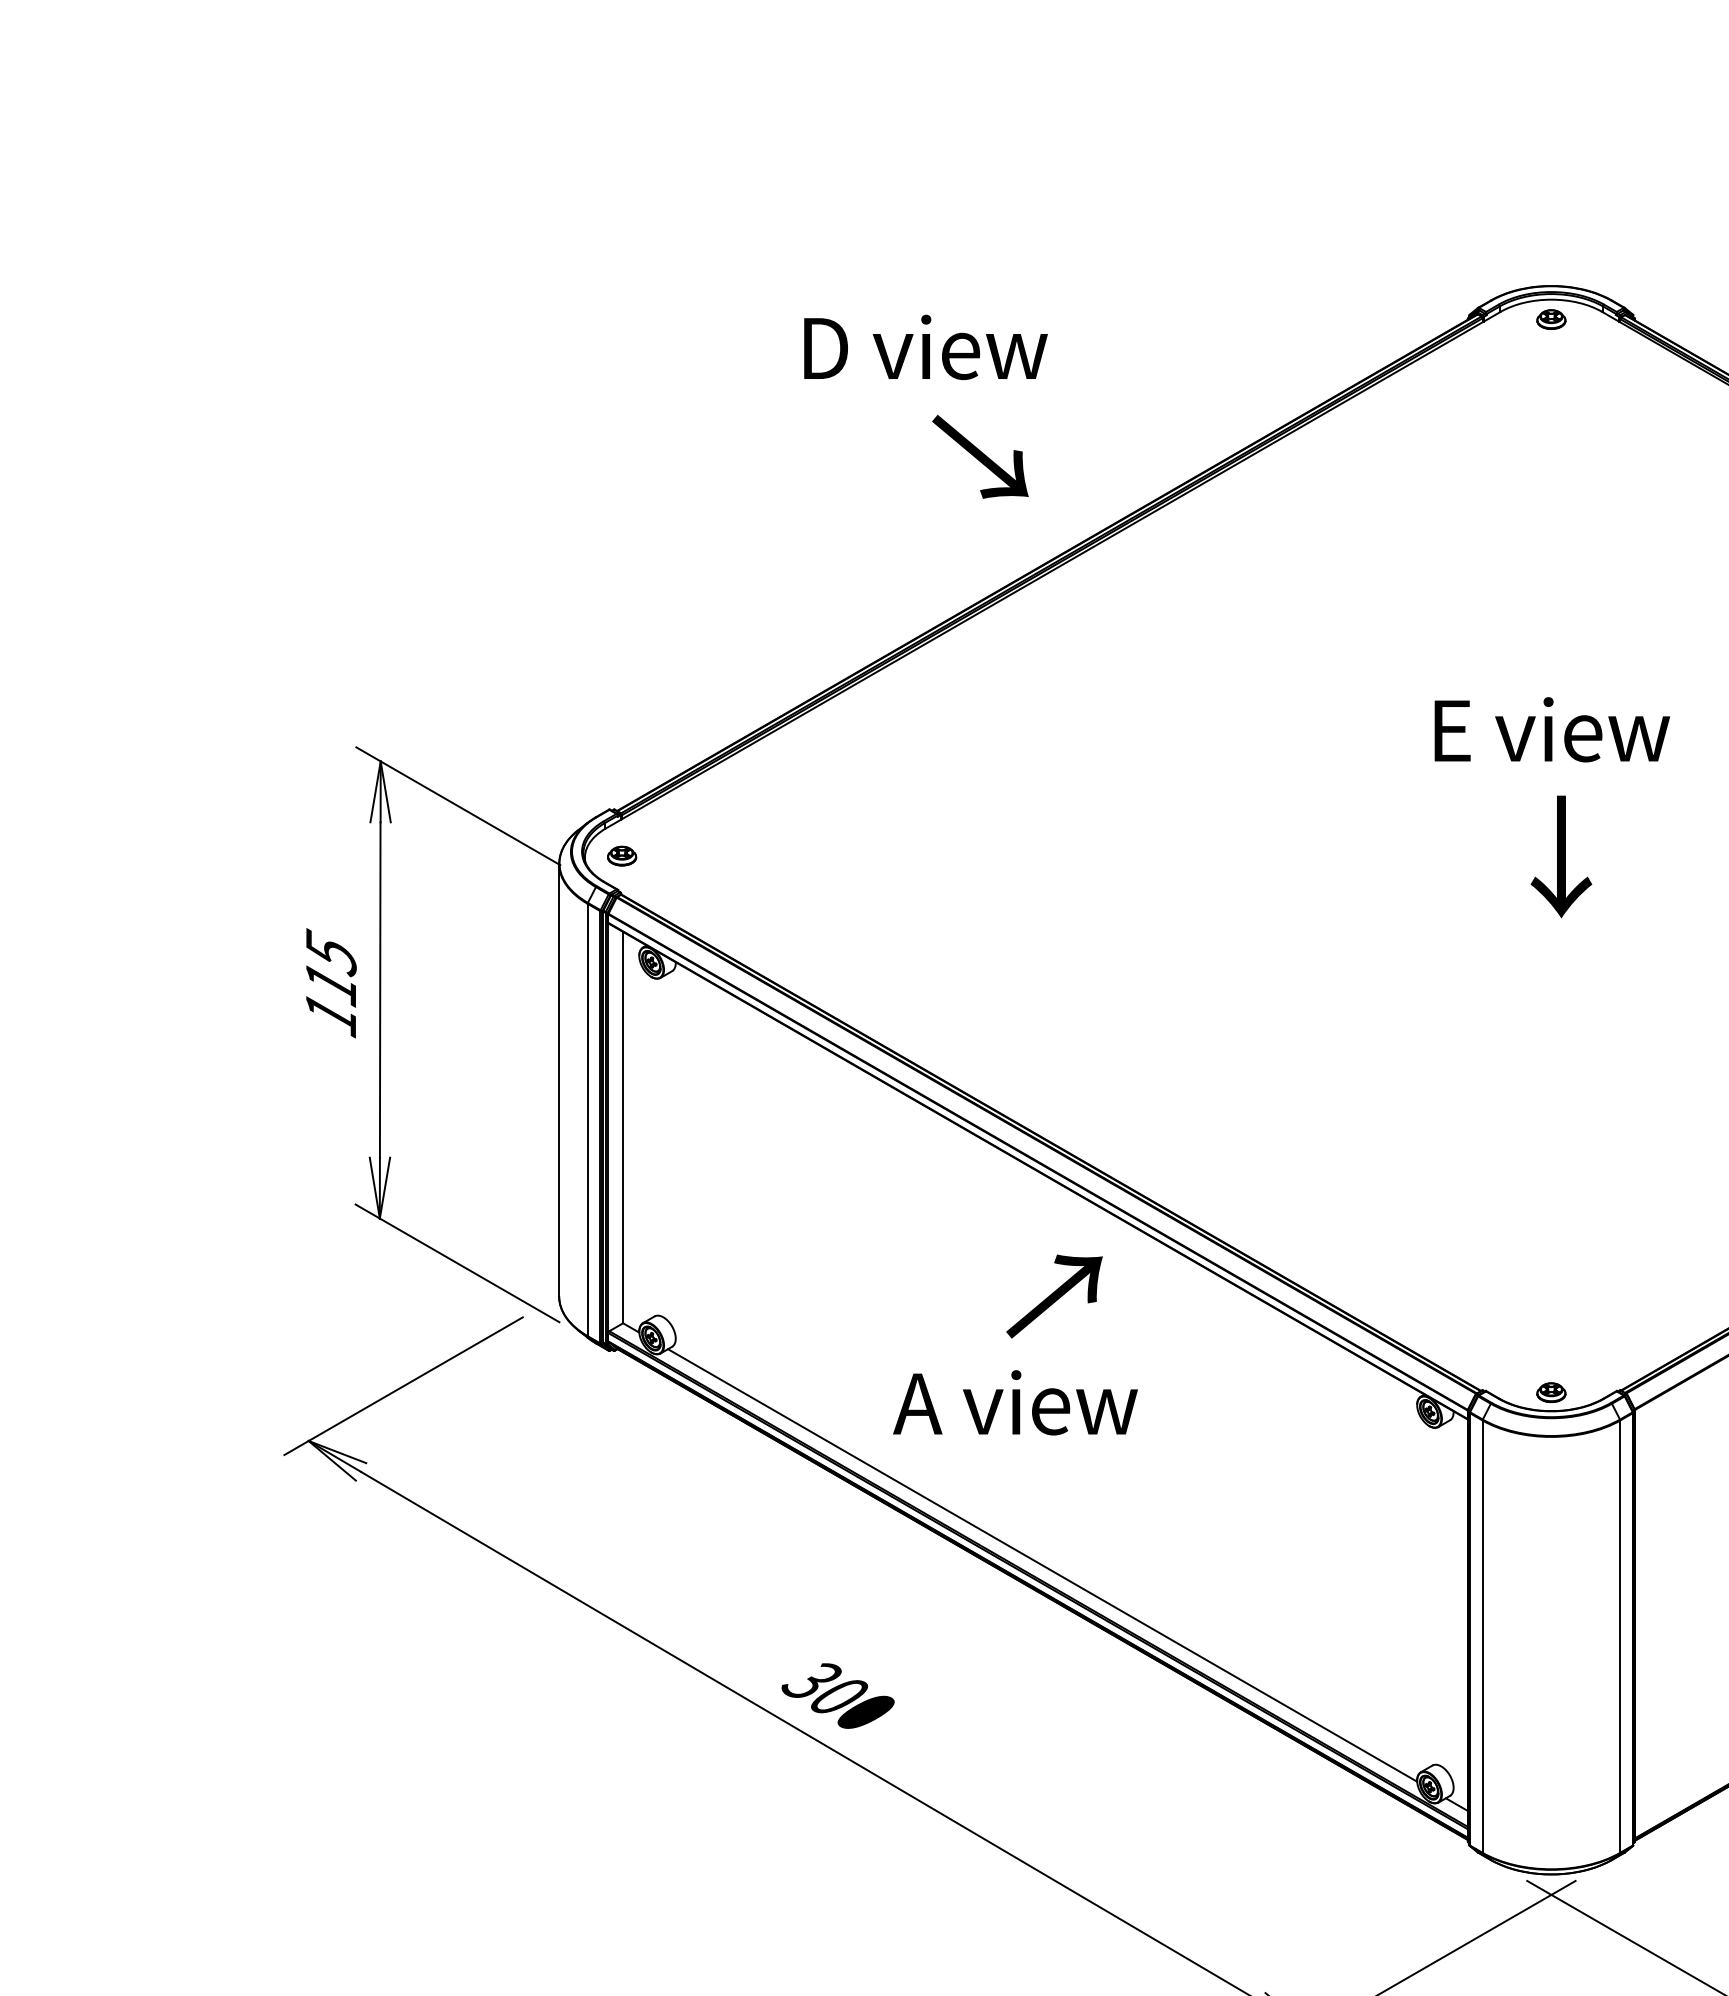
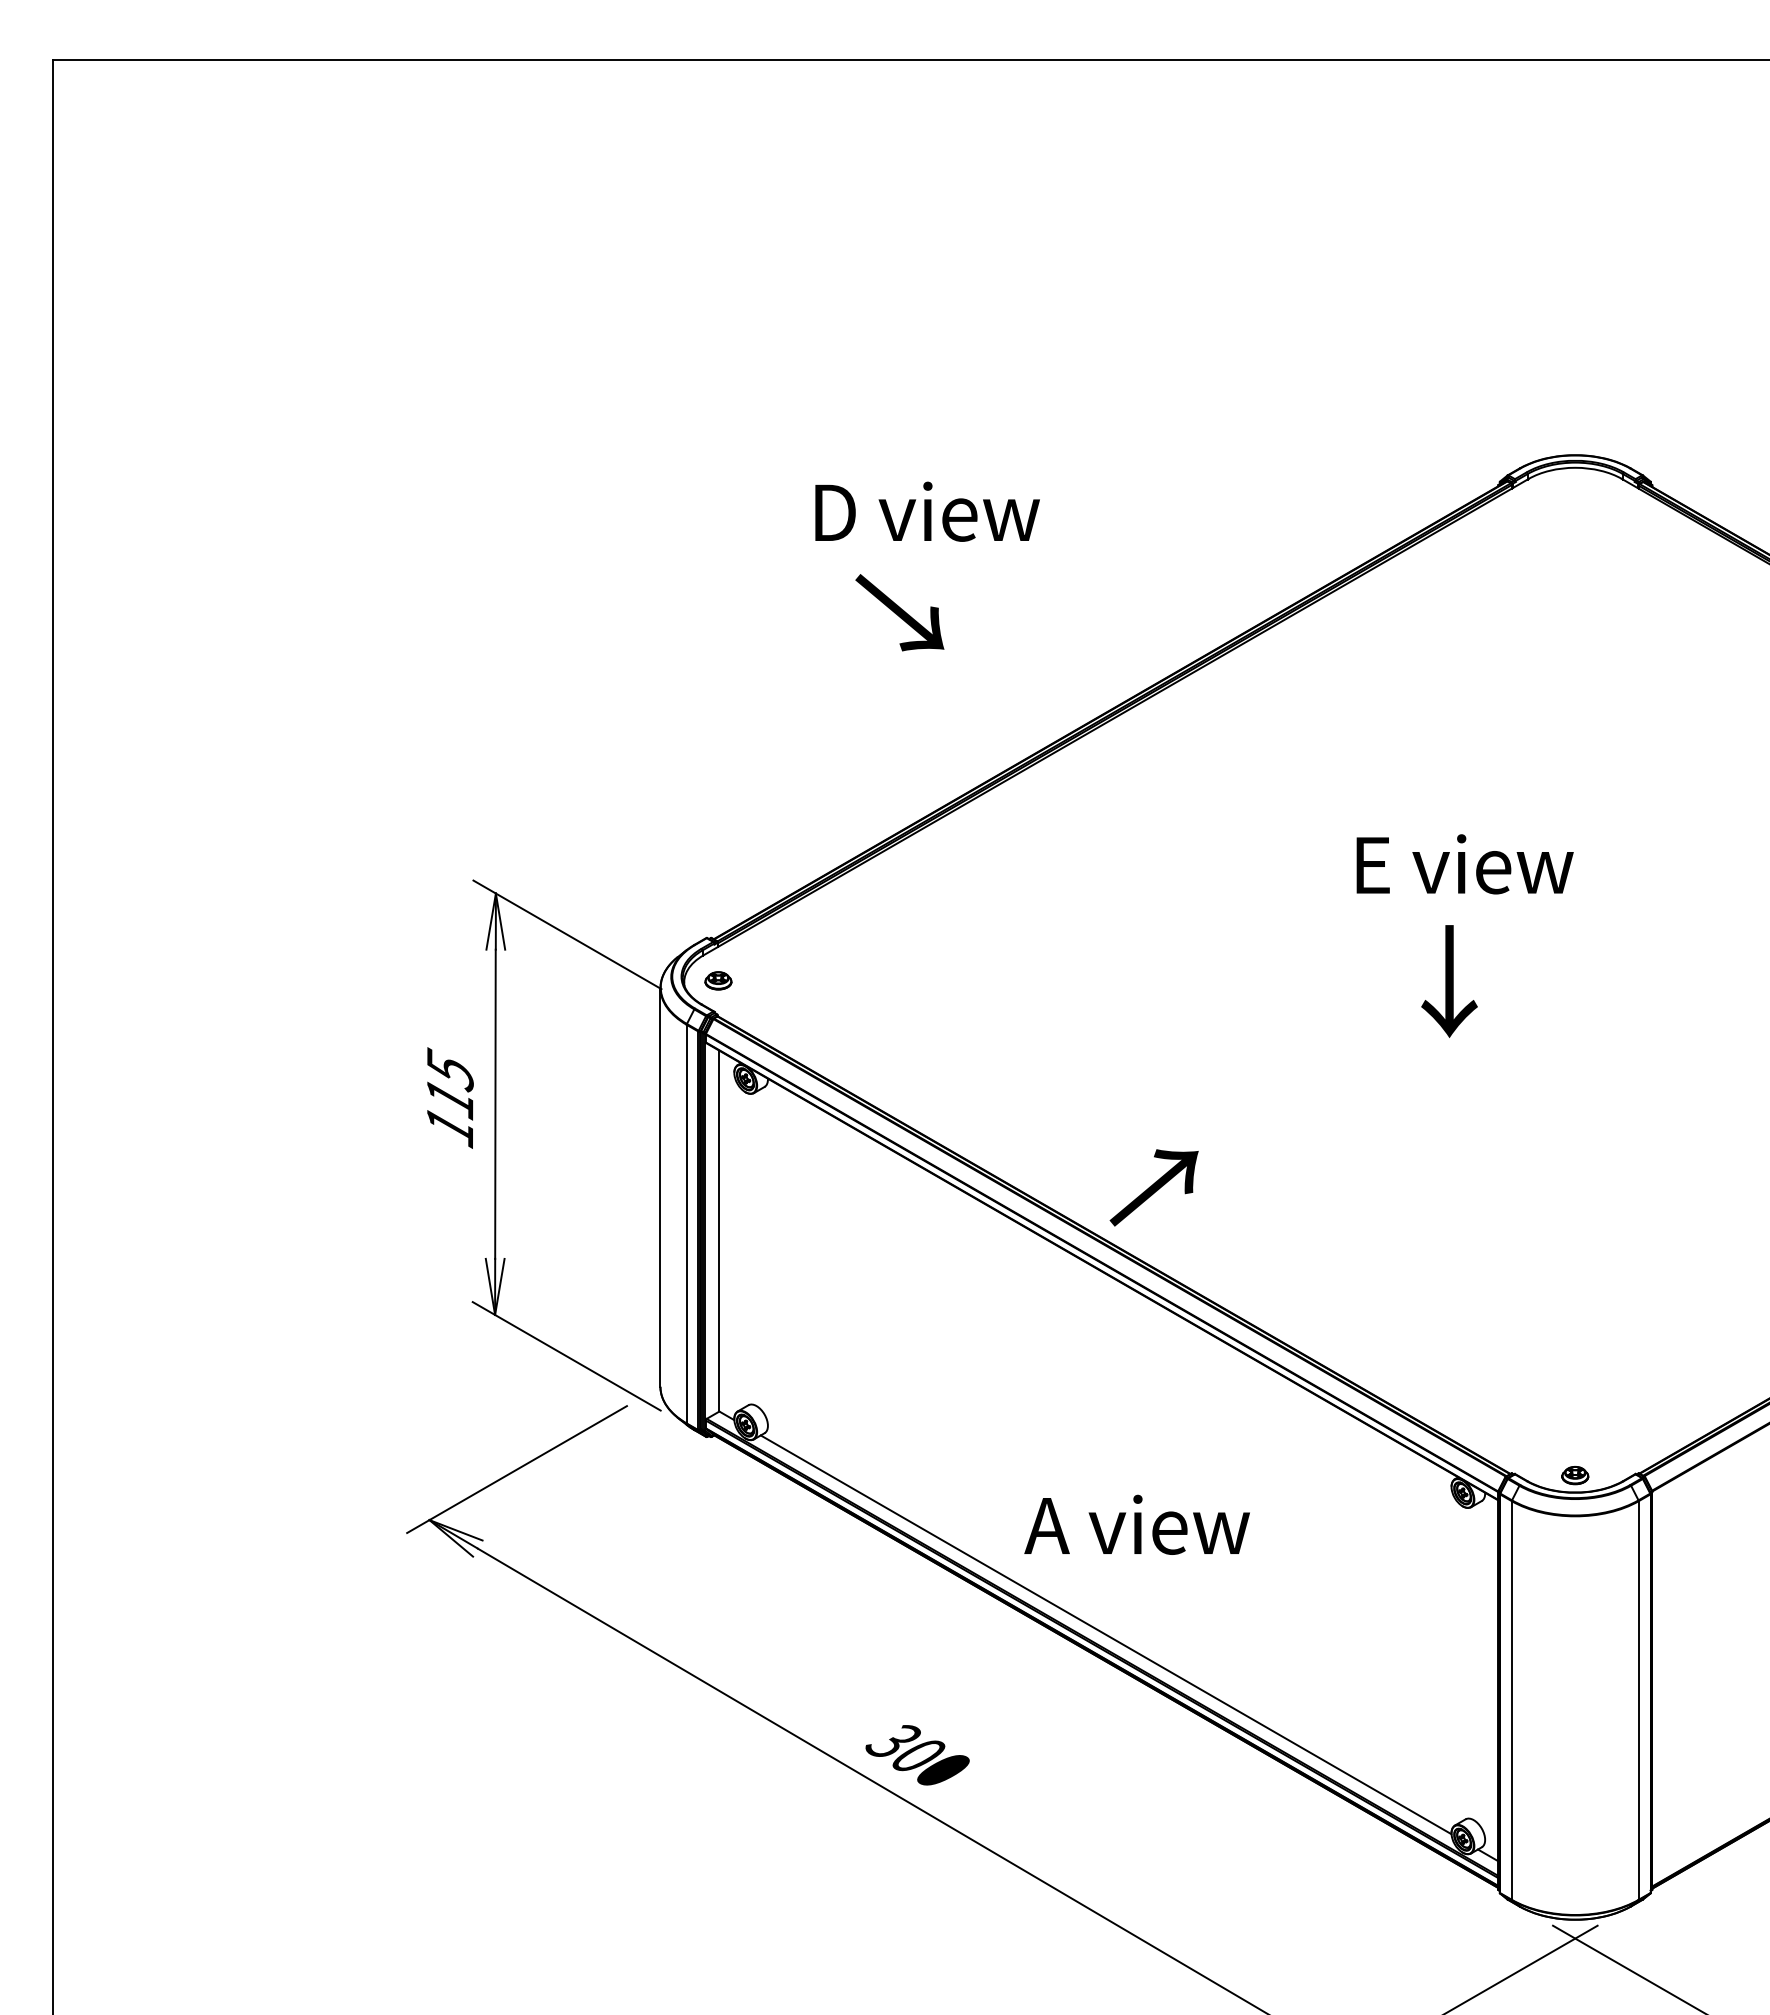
part: (1551, 318) -> (1575, 485), removed
text: (925, 347) -> (927, 511), moved
text: (980, 456) -> (899, 612), moved
text: (1551, 729) -> (1464, 864), moved
text: (1561, 856) -> (1449, 981), moved
text: (1053, 1296) -> (1153, 1187), moved
text: (1014, 1402) -> (1136, 1524), moved

